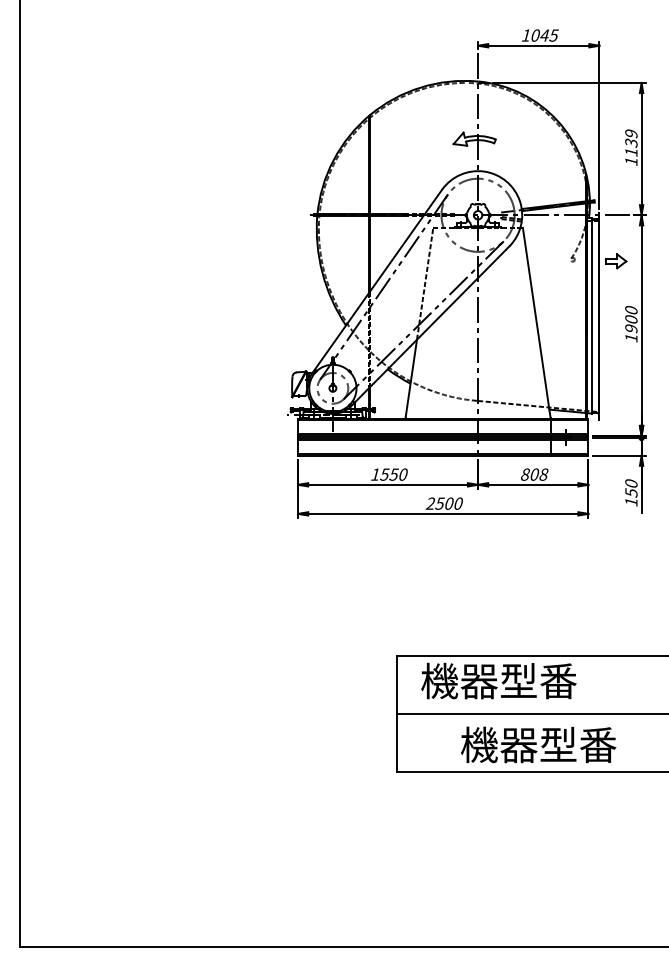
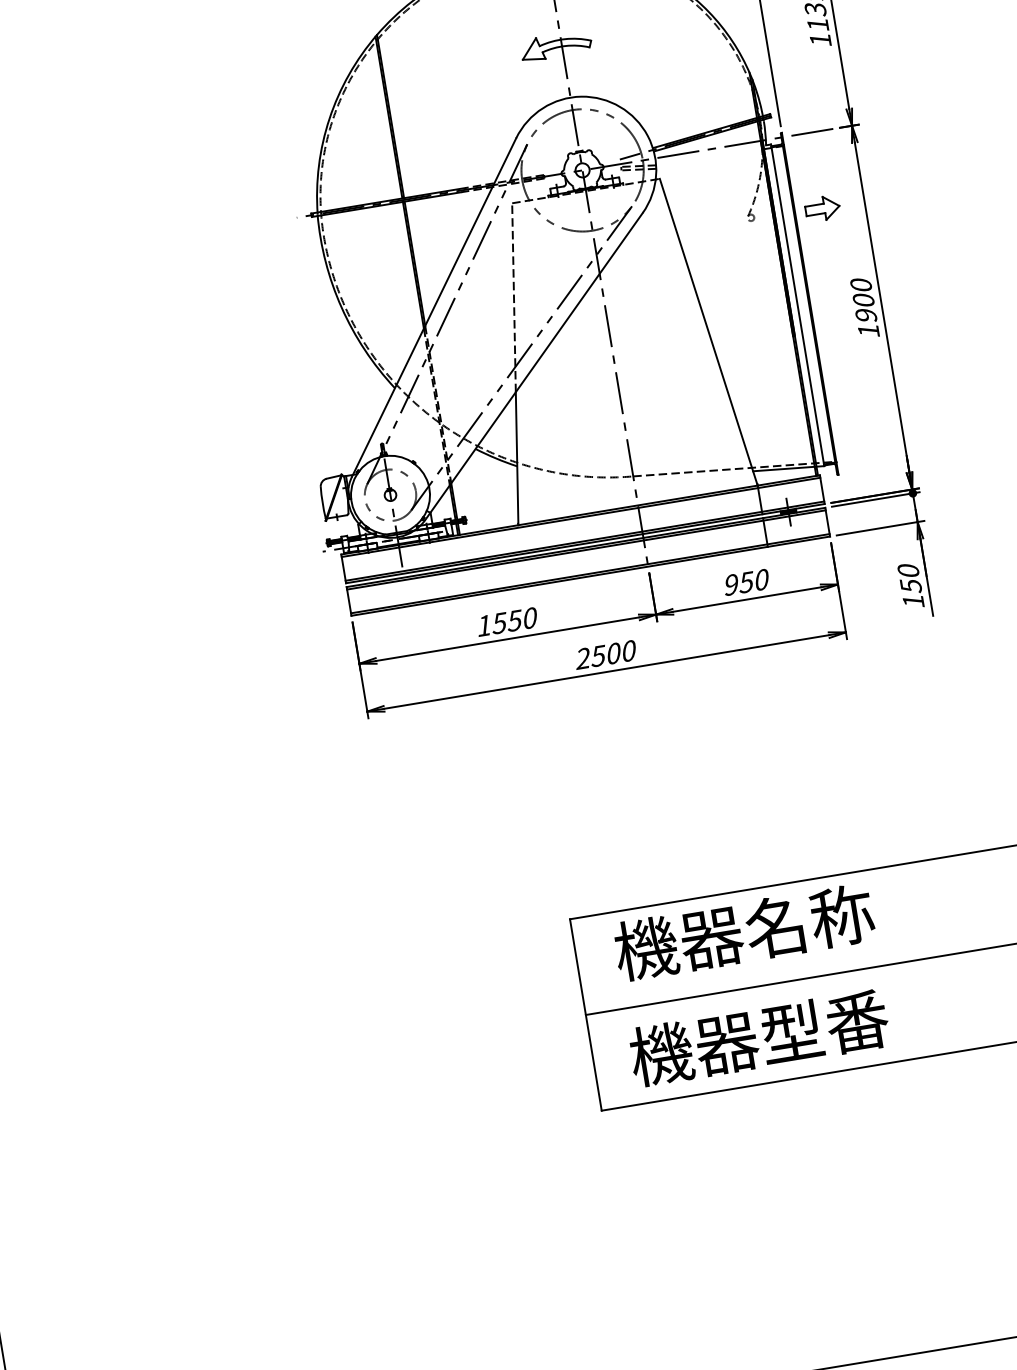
text: (534, 474) -> (746, 582), 808 -> 950
text: (538, 680) -> (809, 920), 機器型番 -> 機器名称
text: (538, 744) -> (758, 1037), moved

